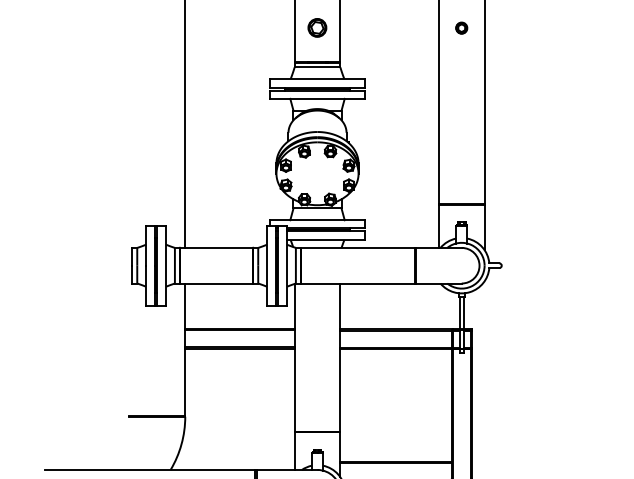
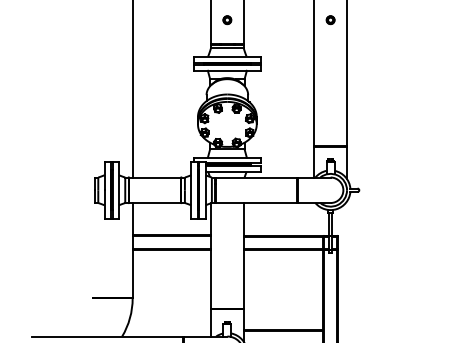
part: (317, 28) -> (227, 20), size x0.62

